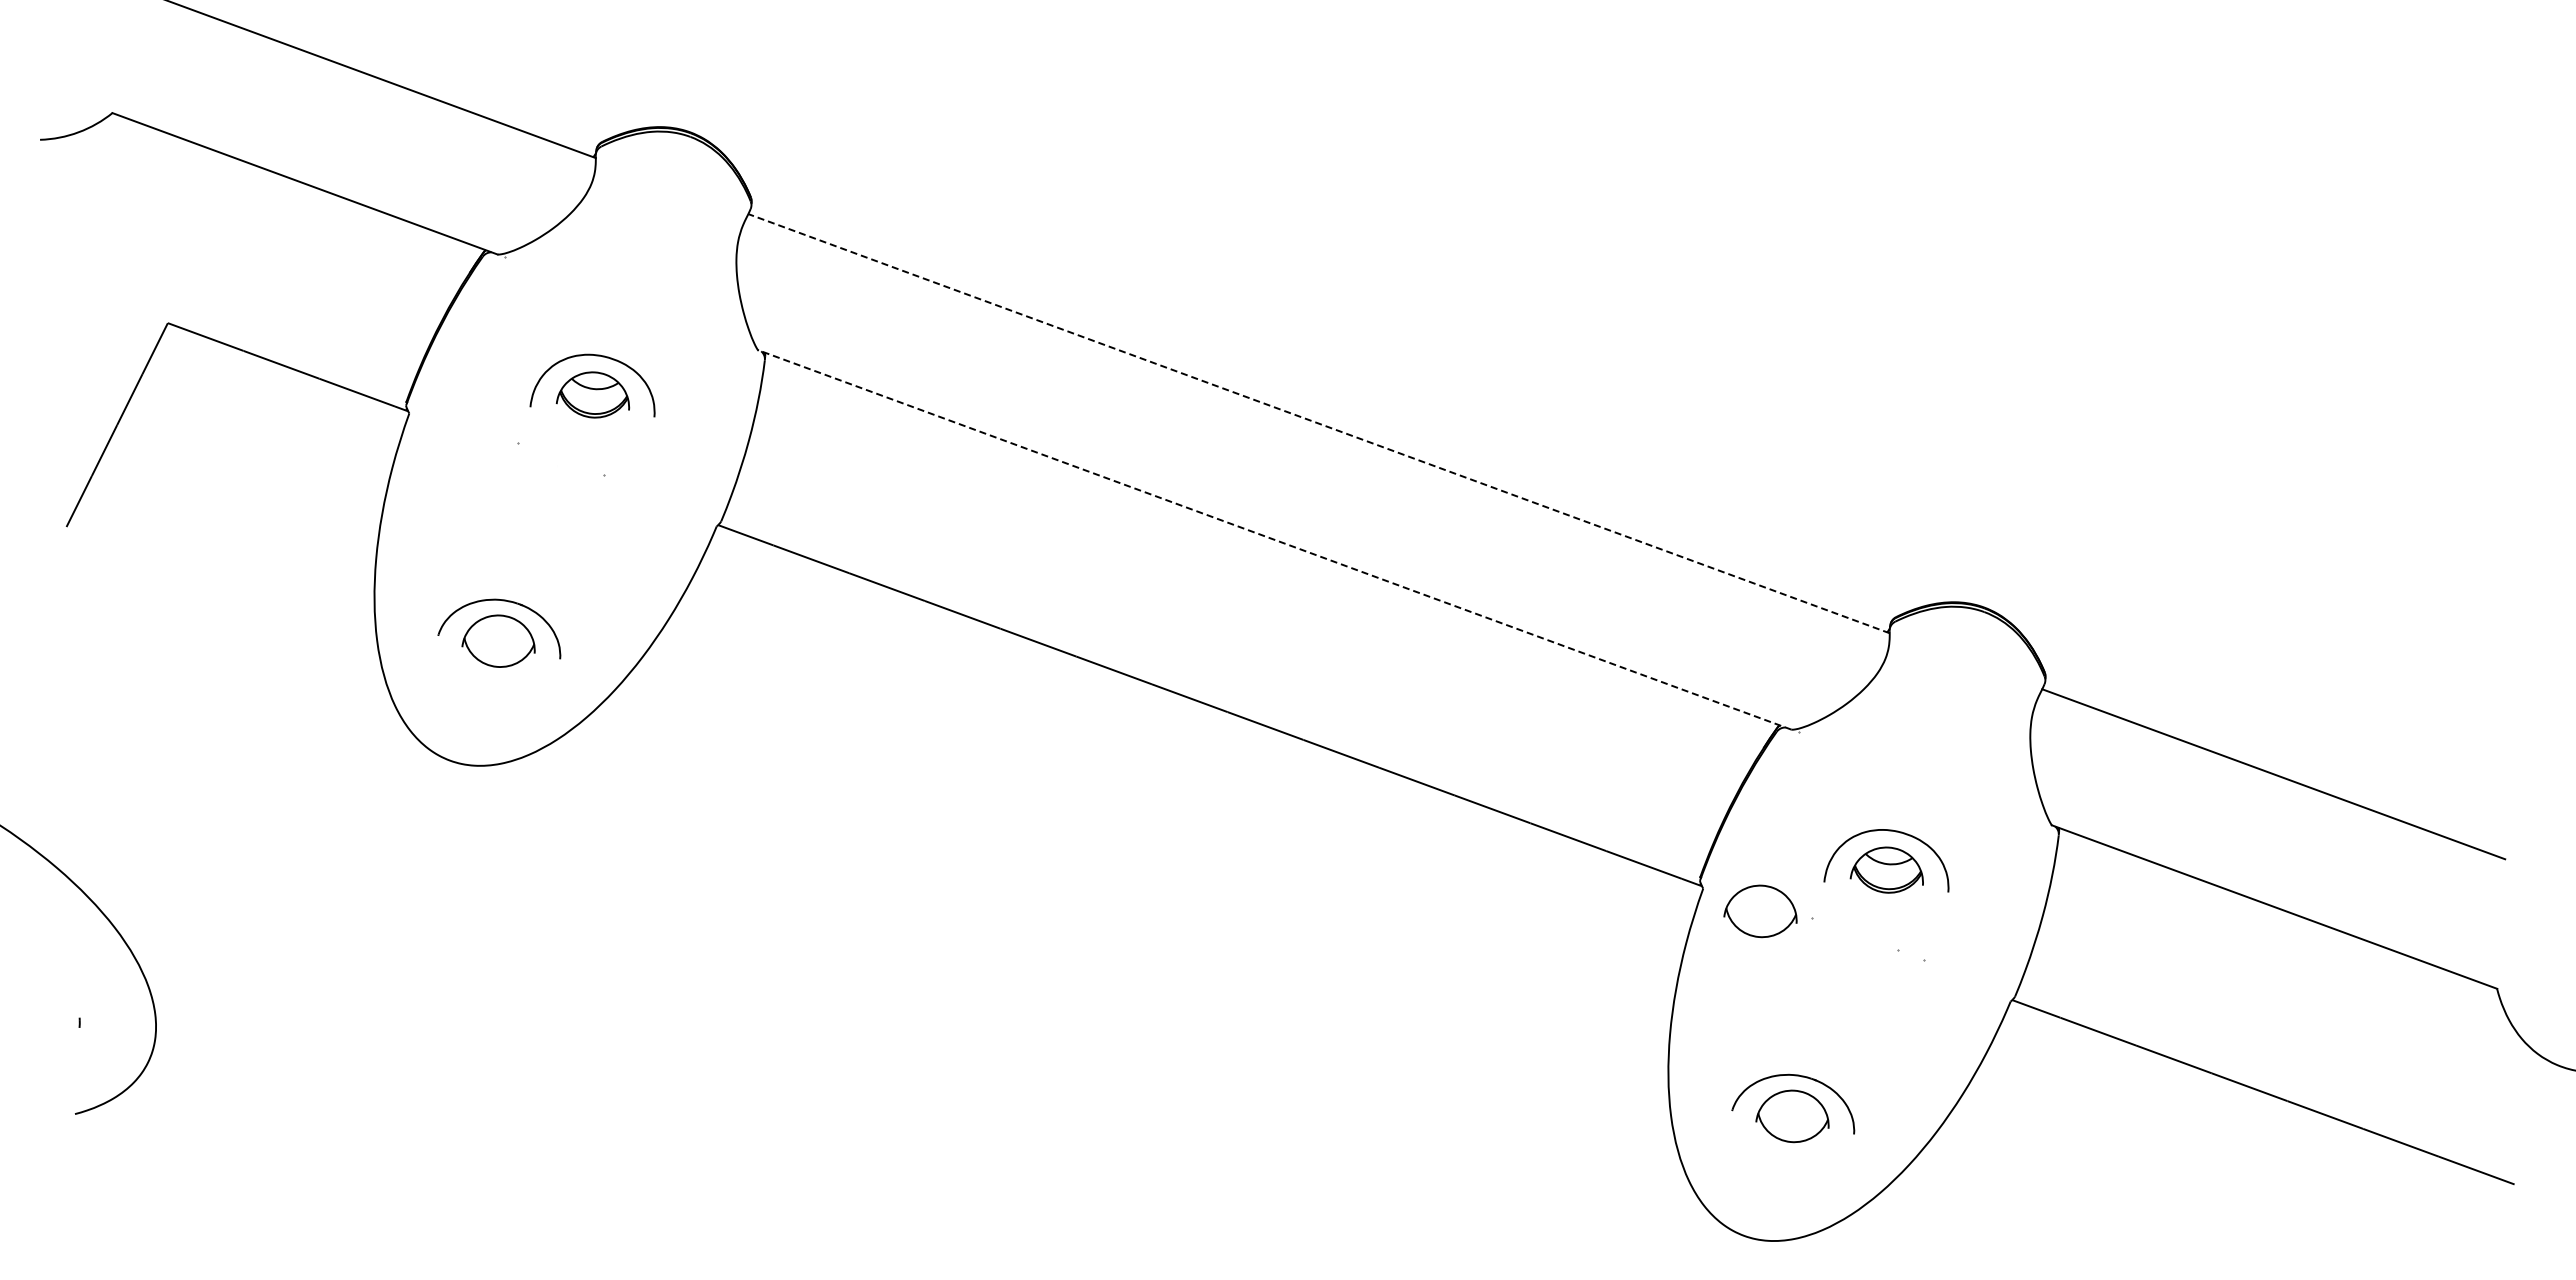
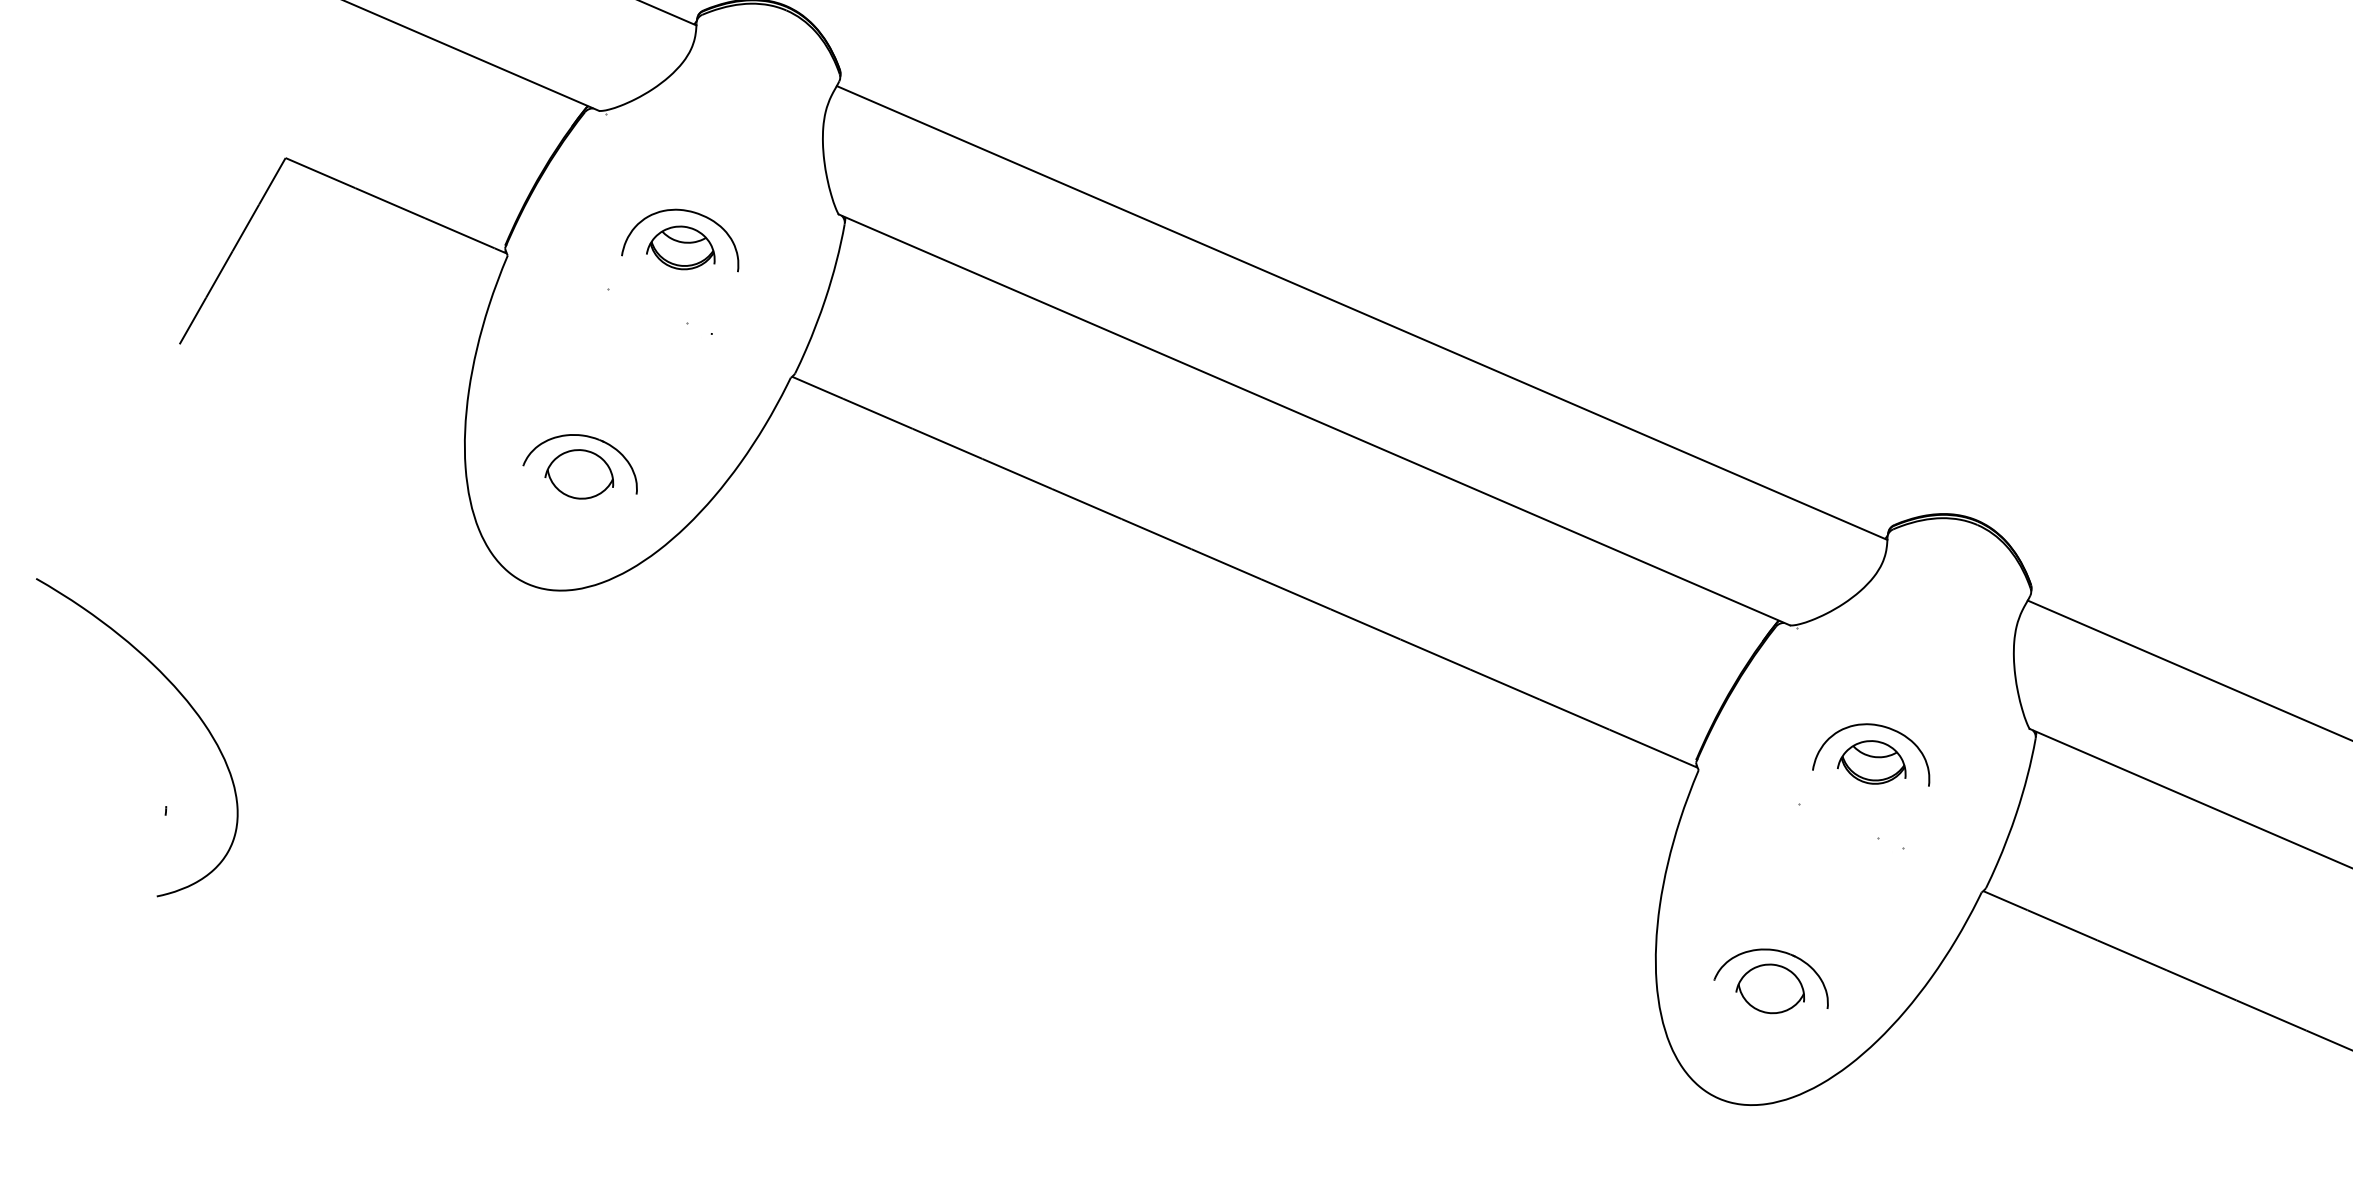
line: (1319, 423) -> (1362, 312), dashed -> solid
line: (1274, 539) -> (1314, 419), dashed -> solid
part: (1760, 911) -> (1751, 794), removed

